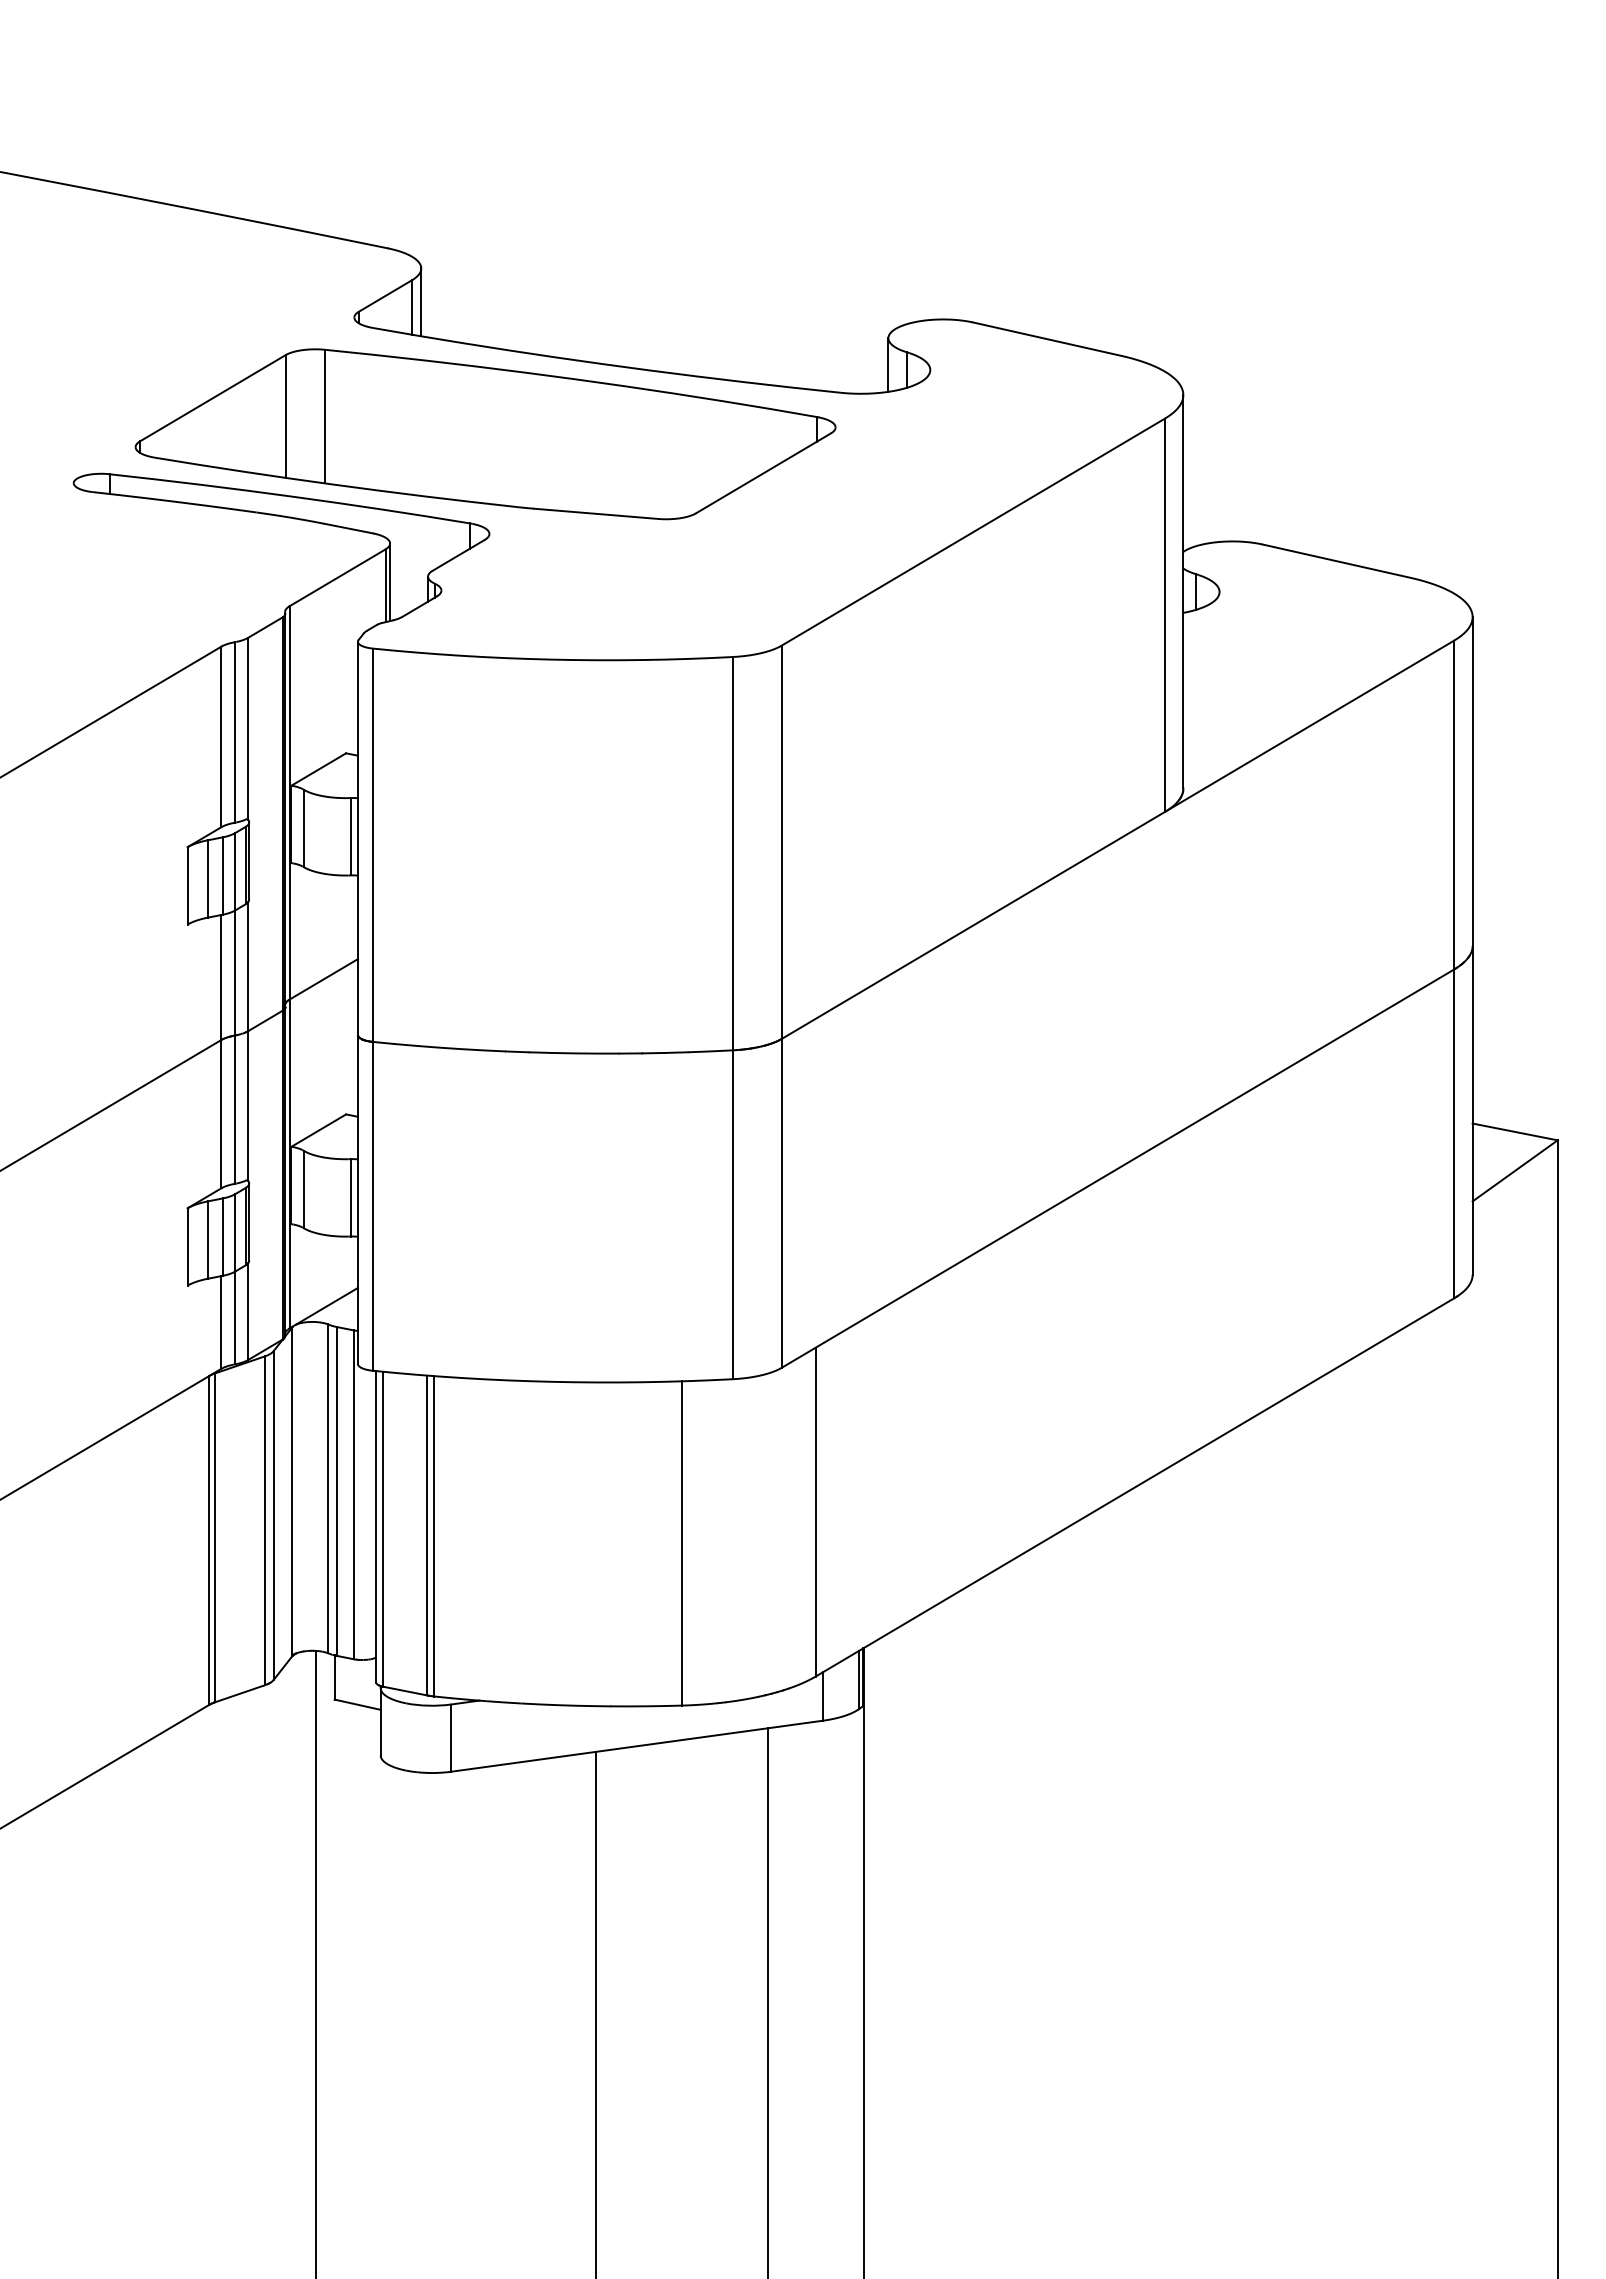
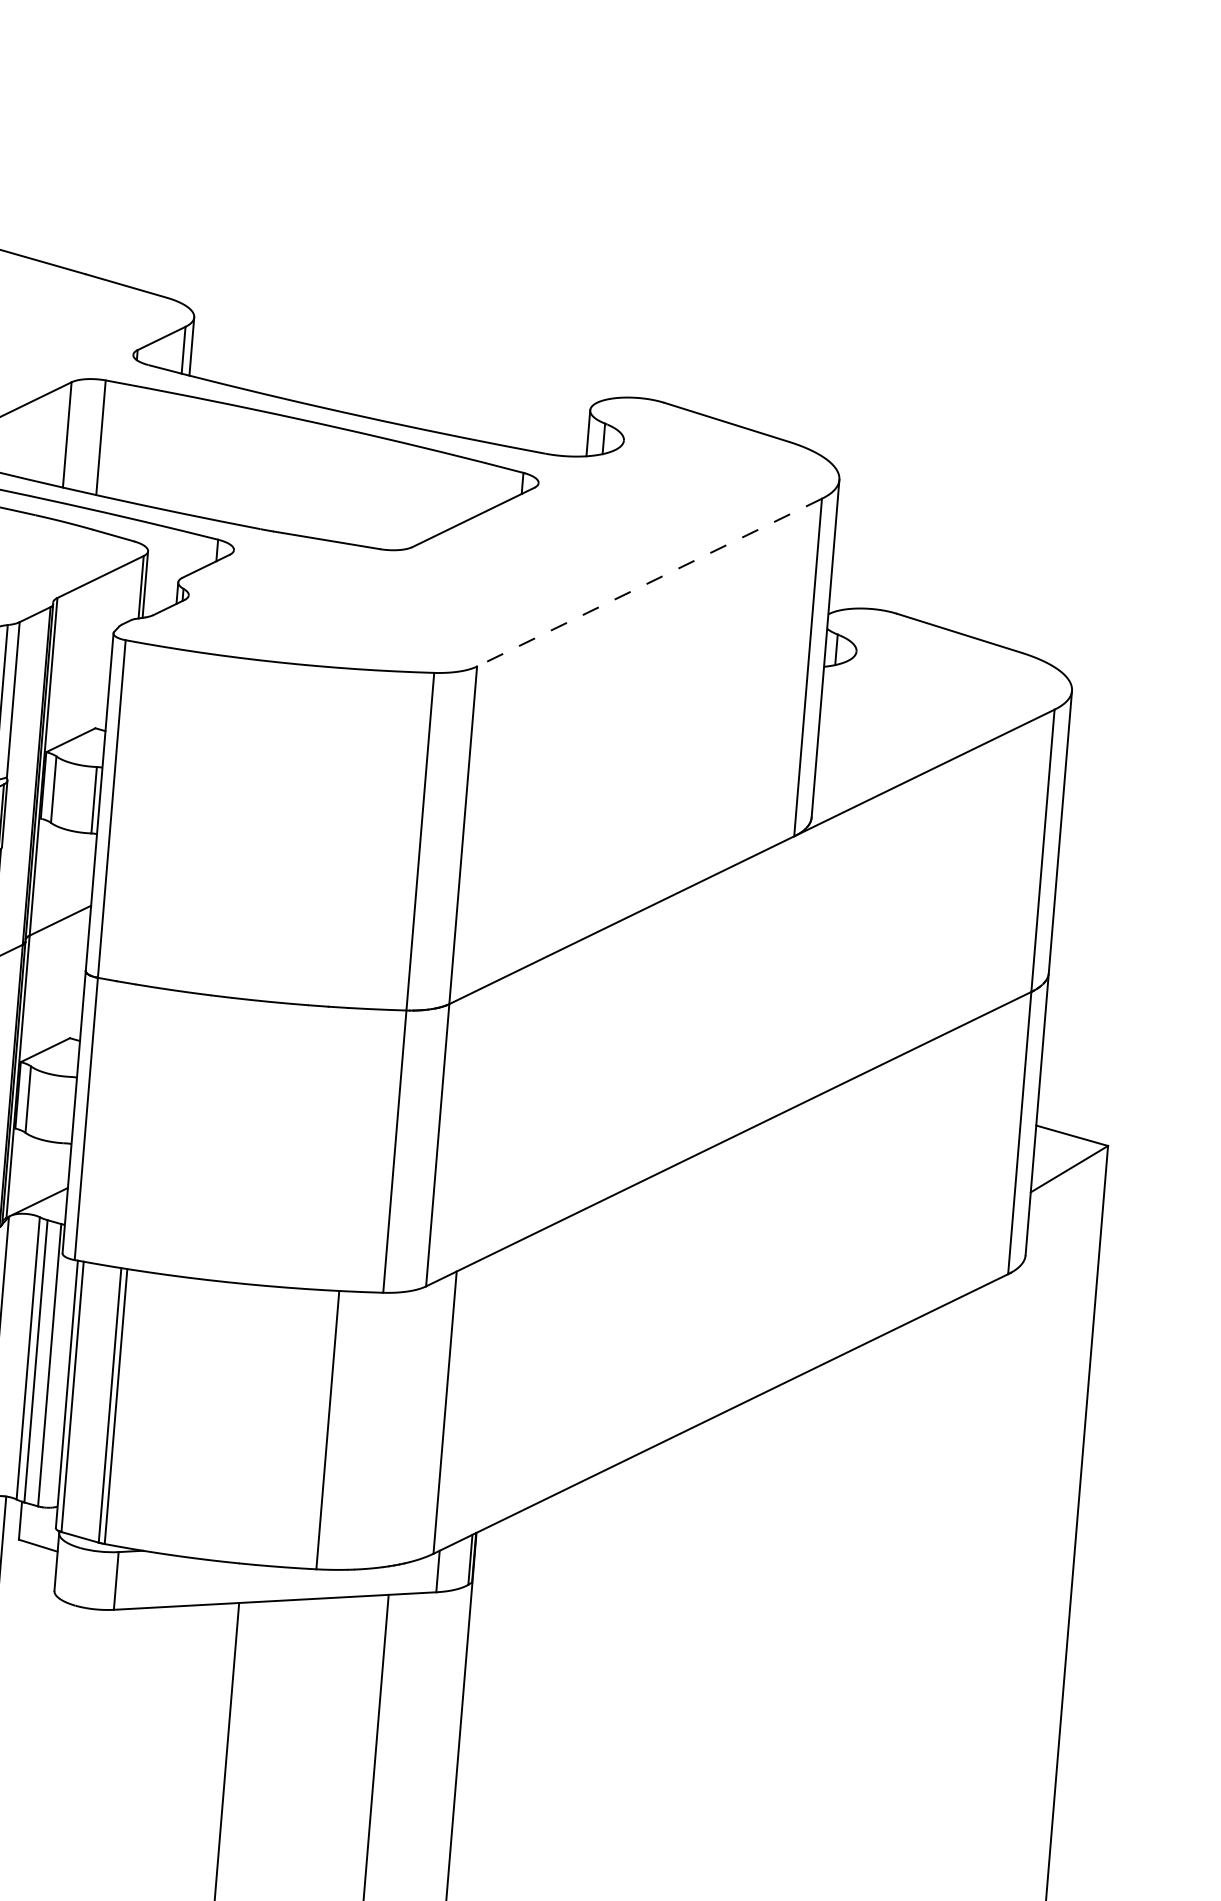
line: (973, 532) -> (649, 583), solid -> dashed
line: (351, 1197) -> (68, 1109), removed

